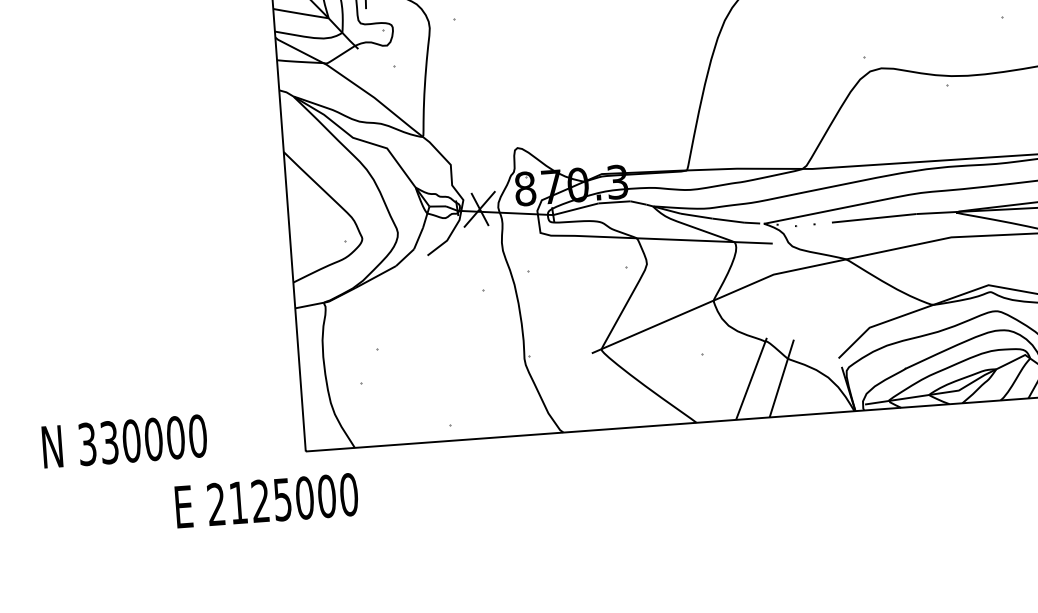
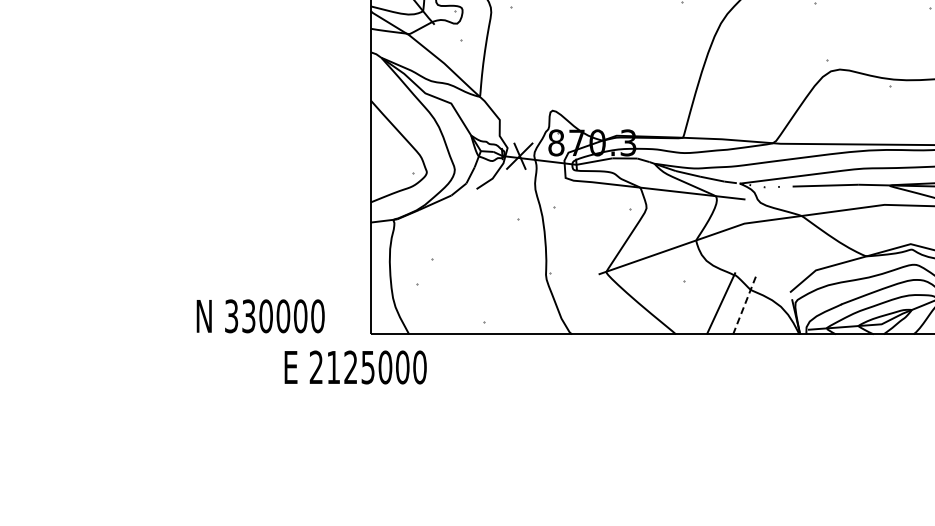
line: (781, 378) -> (744, 304), solid -> dashed
text: (124, 441) -> (260, 316), moved
text: (266, 500) -> (355, 367), moved

